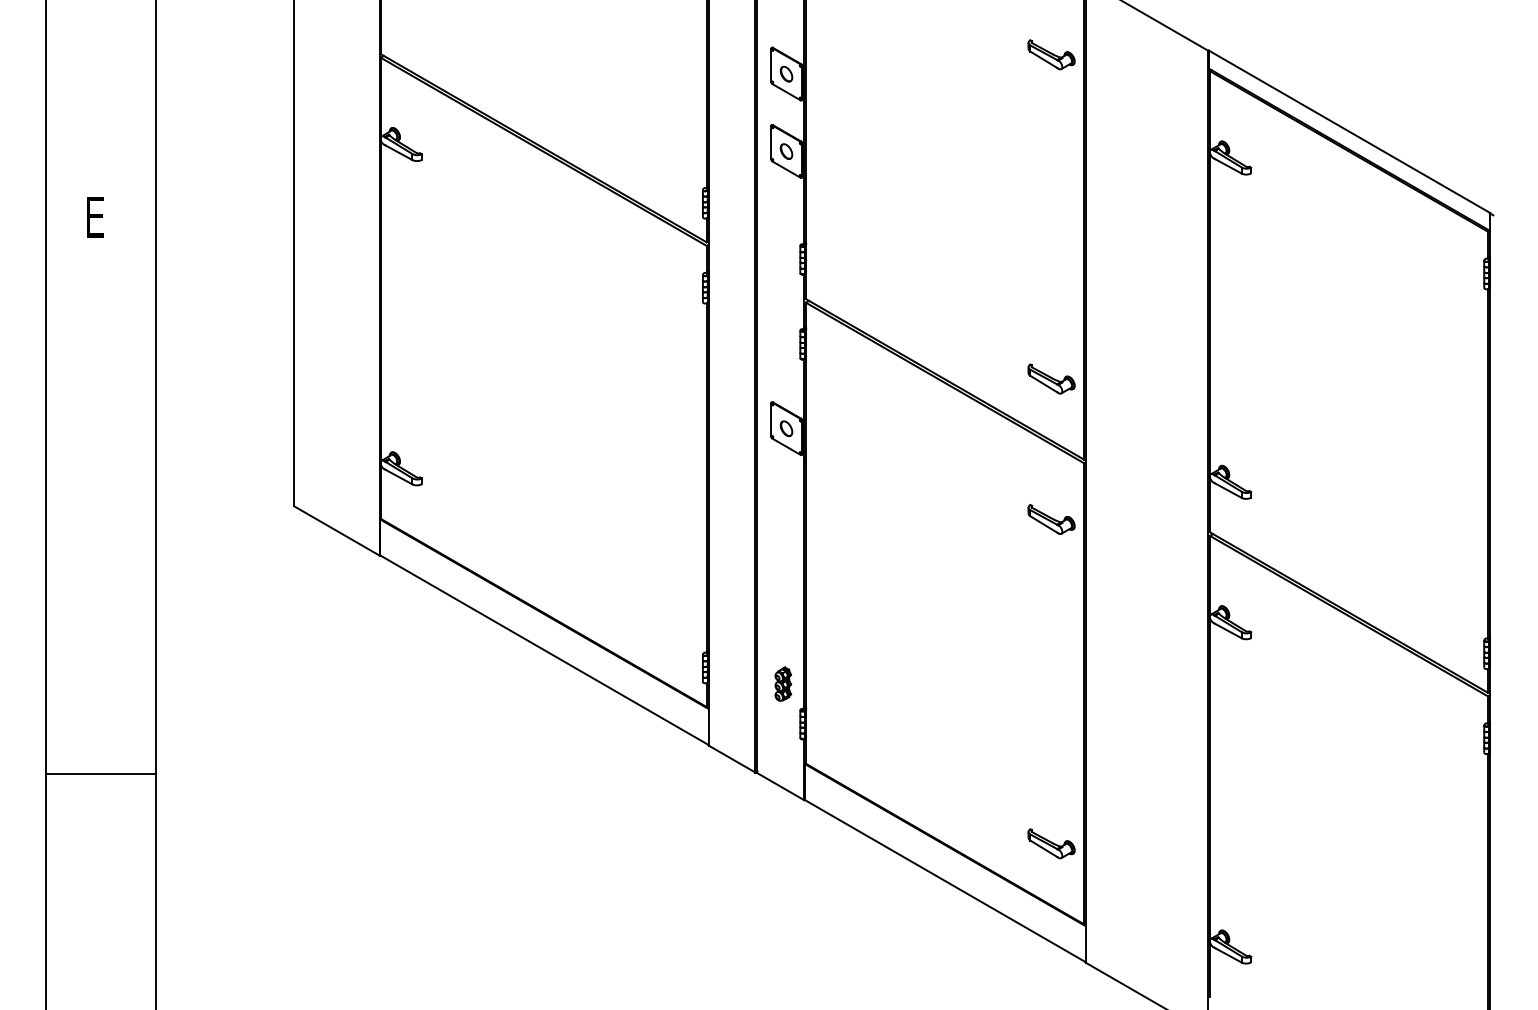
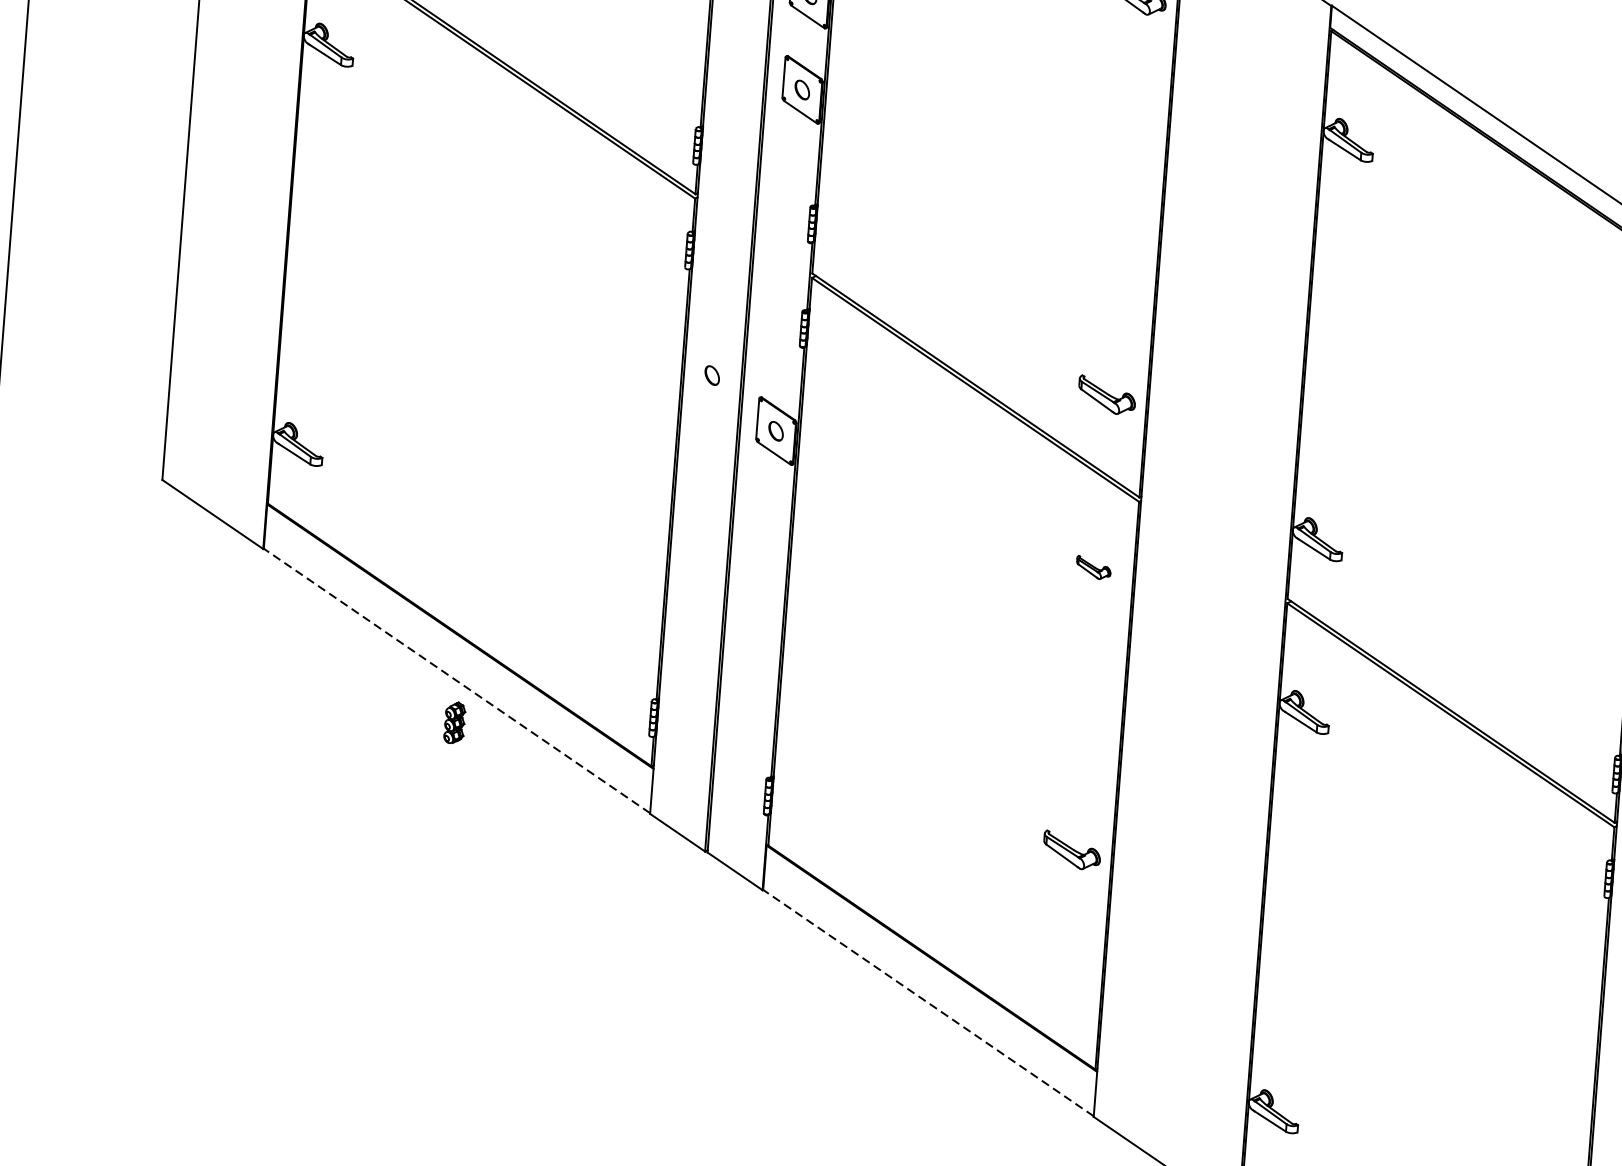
part: (731, 387) -> (712, 375), added
part: (1051, 518) -> (1093, 566), size x0.6
line: (544, 650) -> (457, 681), solid -> dashed
part: (783, 683) -> (455, 722), moved
part: (1051, 843) -> (1072, 850), moved
line: (944, 880) -> (927, 1002), solid -> dashed

